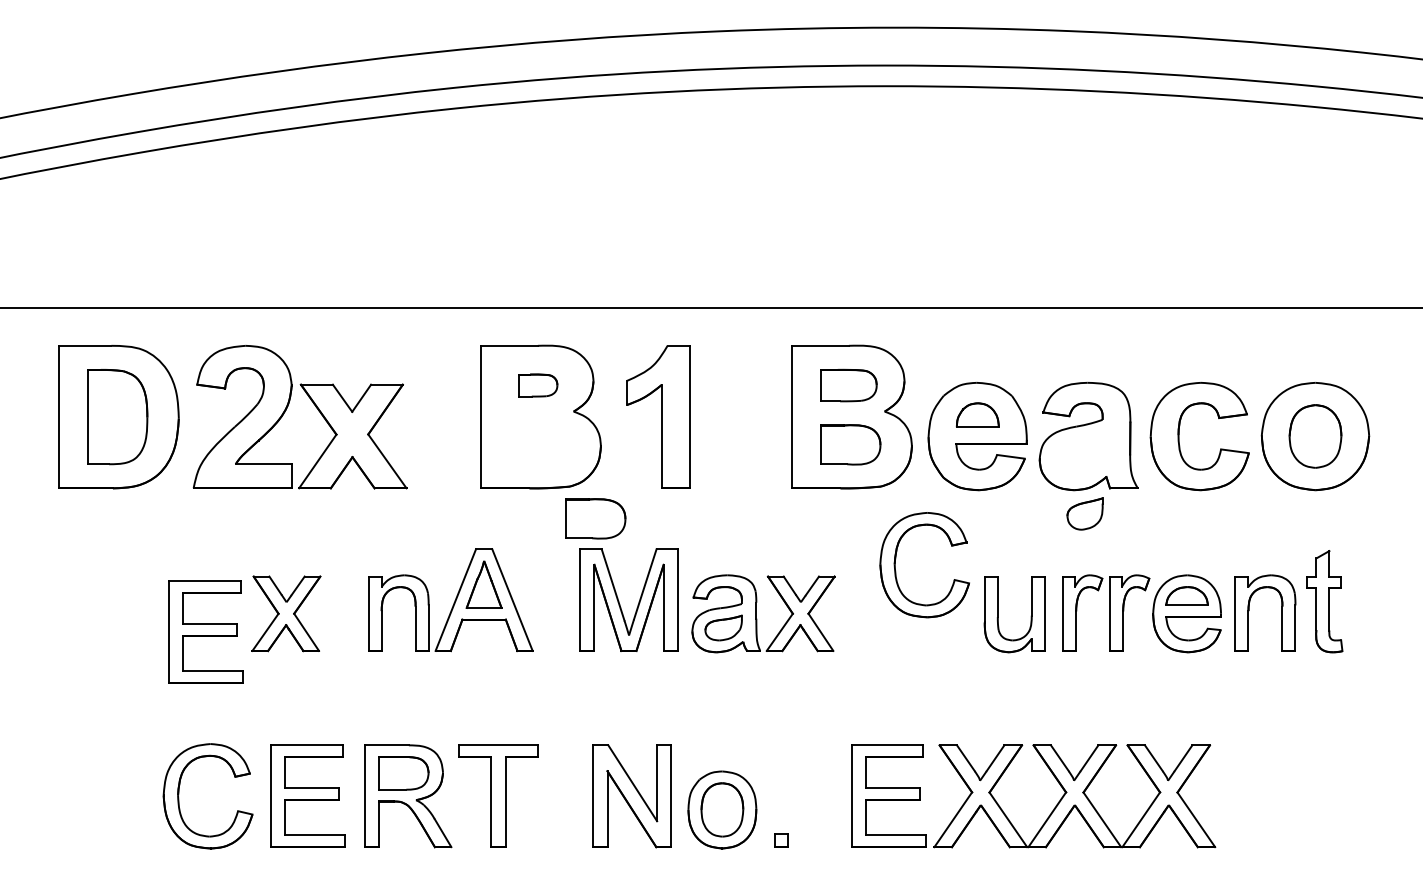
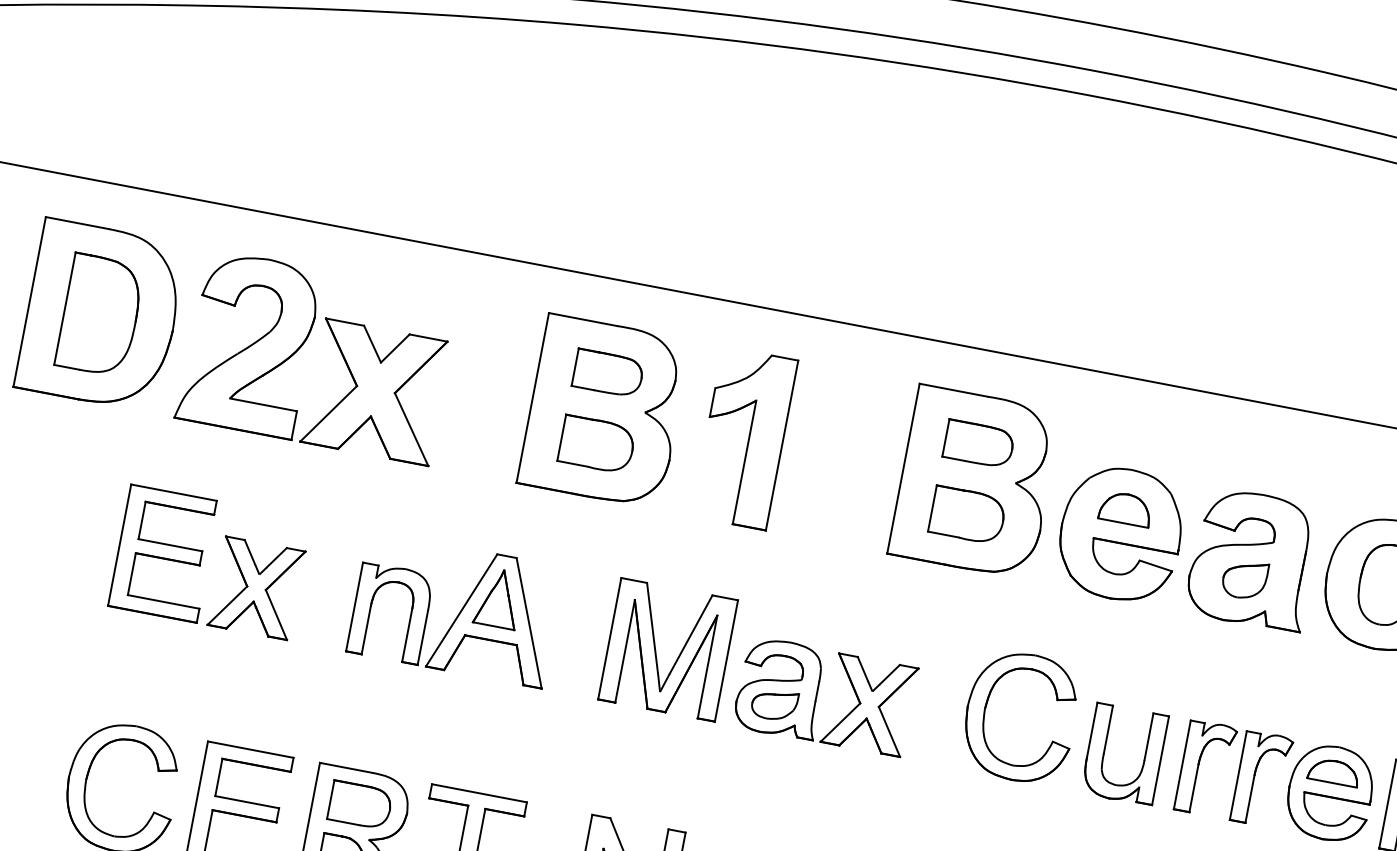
part: (537, 385) -> (607, 373), size x1.43
part: (1084, 513) -> (1244, 578), moved
part: (595, 518) -> (596, 444), moved
part: (896, 571) -> (985, 718), moved
part: (205, 631) -> (163, 552), moved

